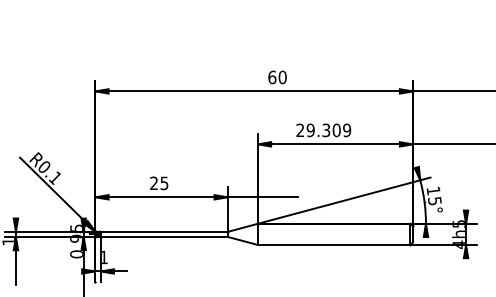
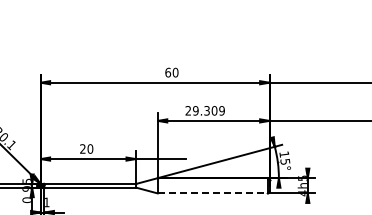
text: (164, 182) -> (90, 148), 25 -> 20
line: (333, 245) -> (212, 193), solid -> dashed

